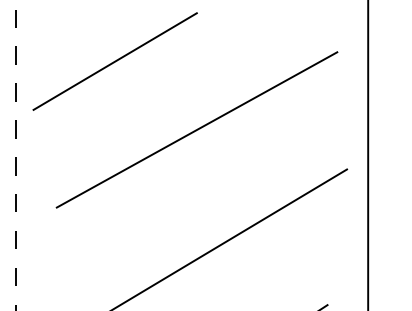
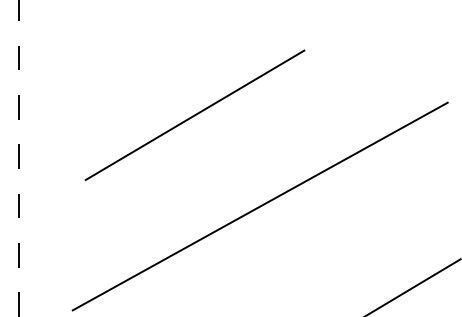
line: (114, 61) -> (194, 115), moved

